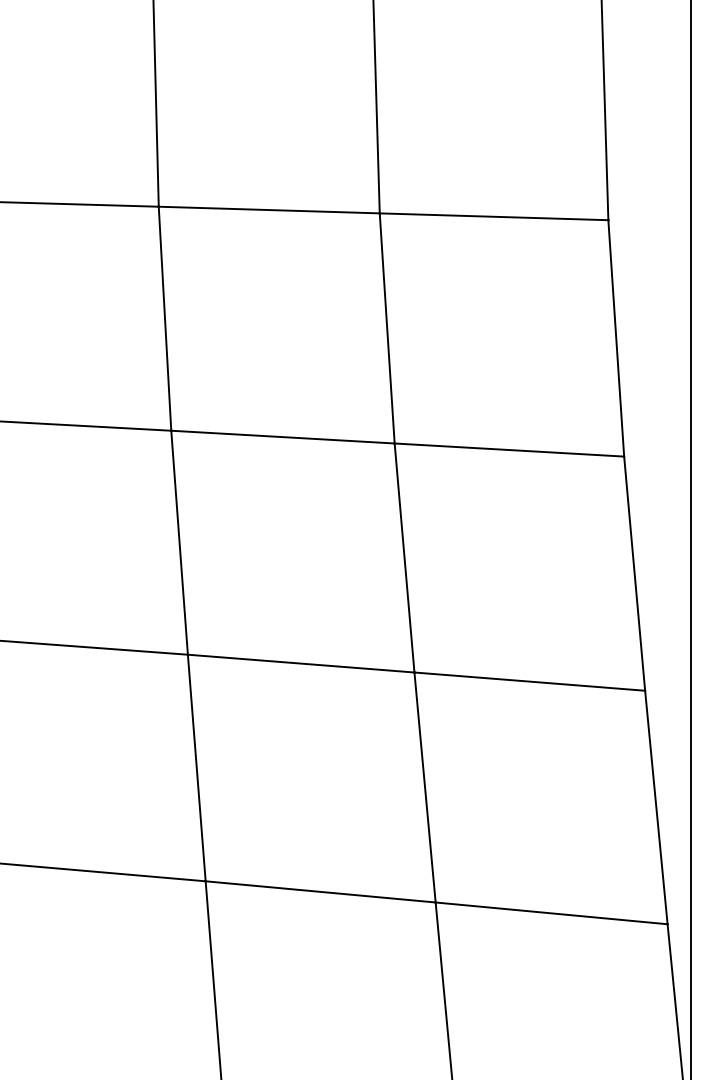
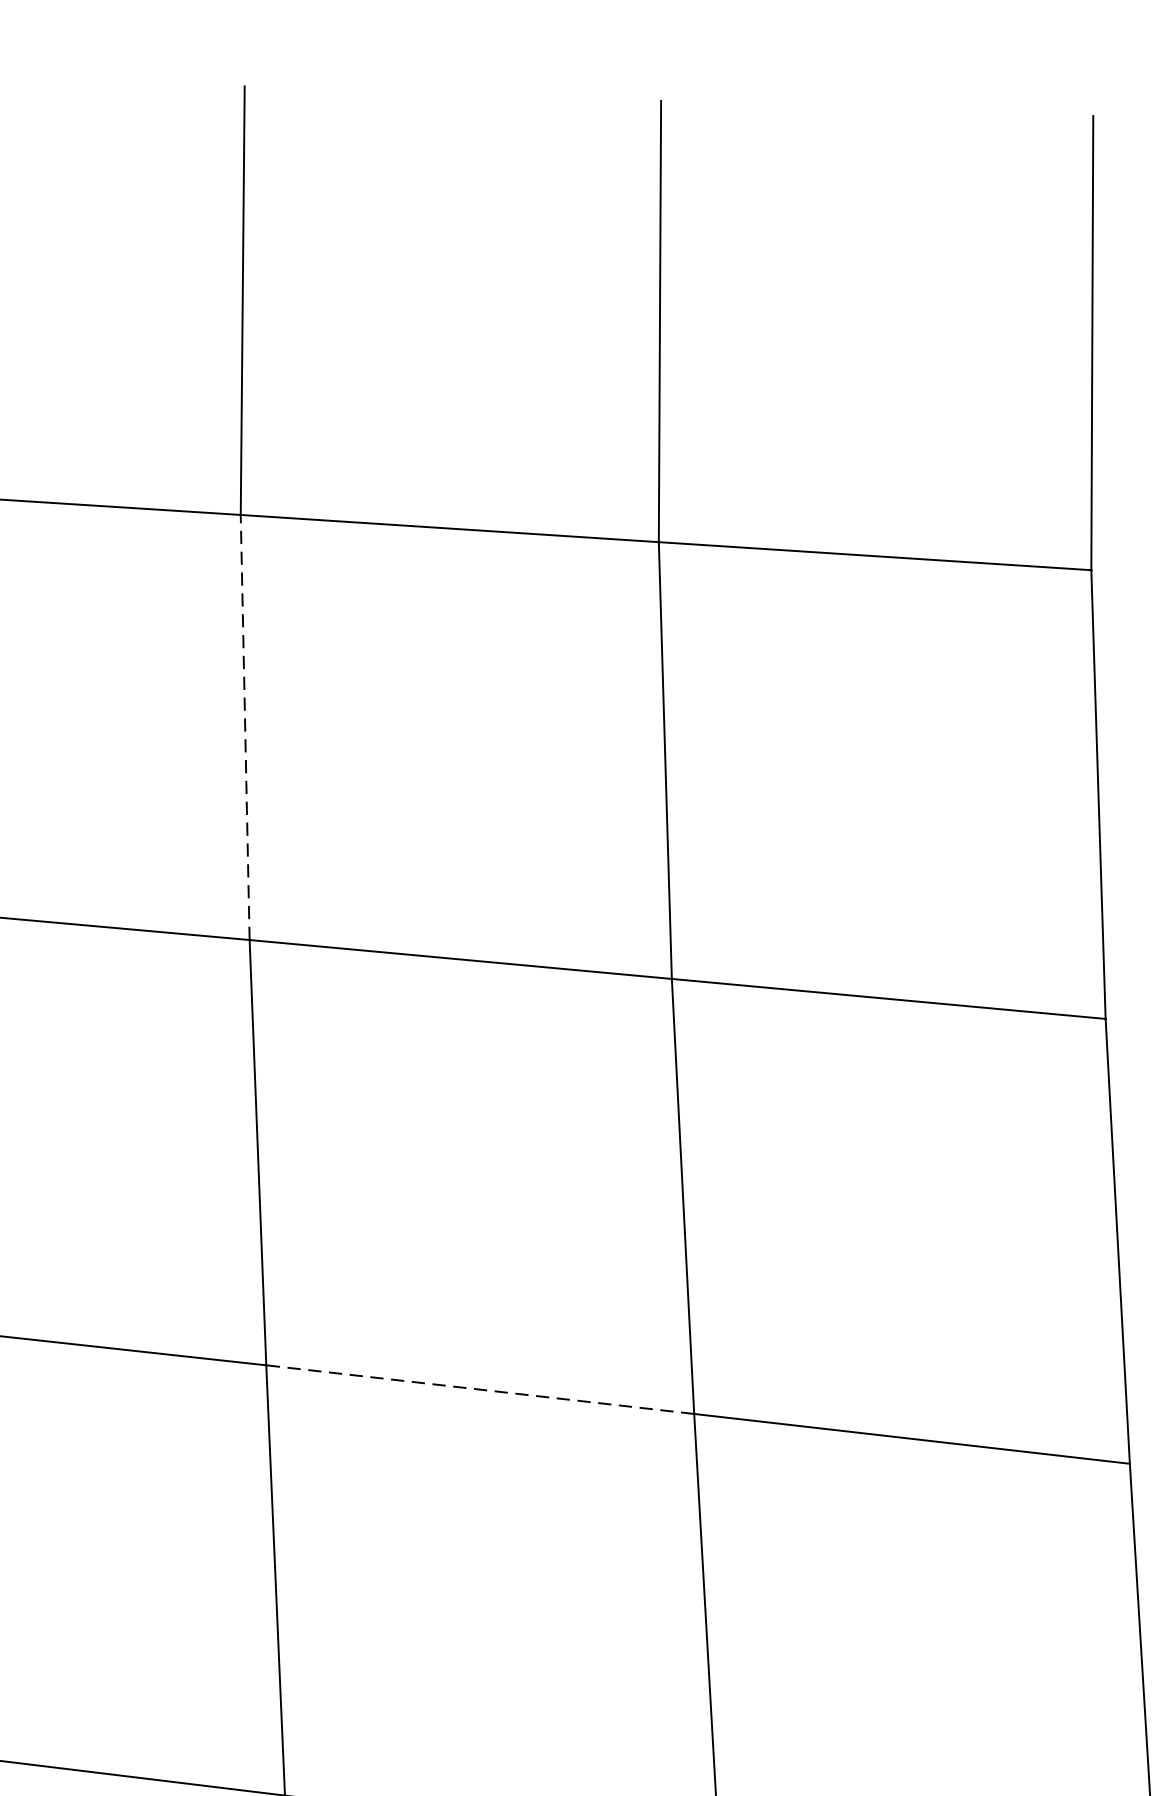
line: (164, 318) -> (244, 726), solid -> dashed
line: (301, 663) -> (480, 1389), solid -> dashed

